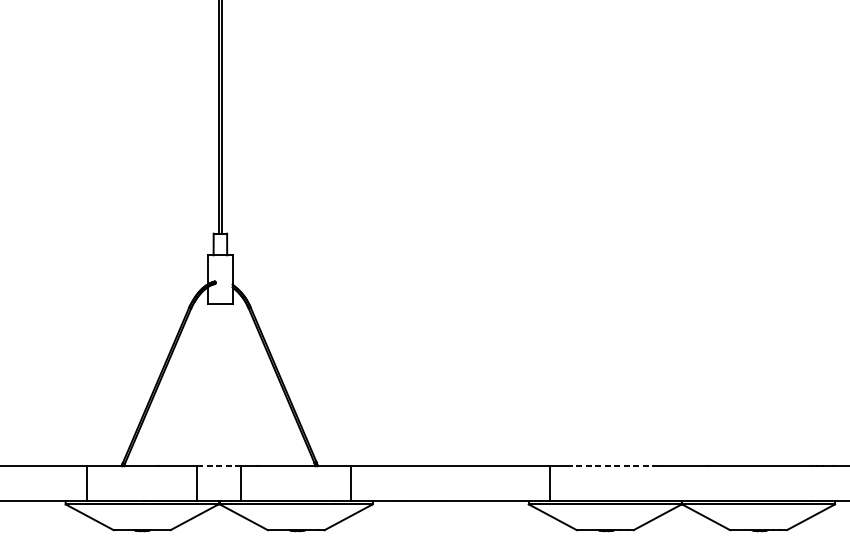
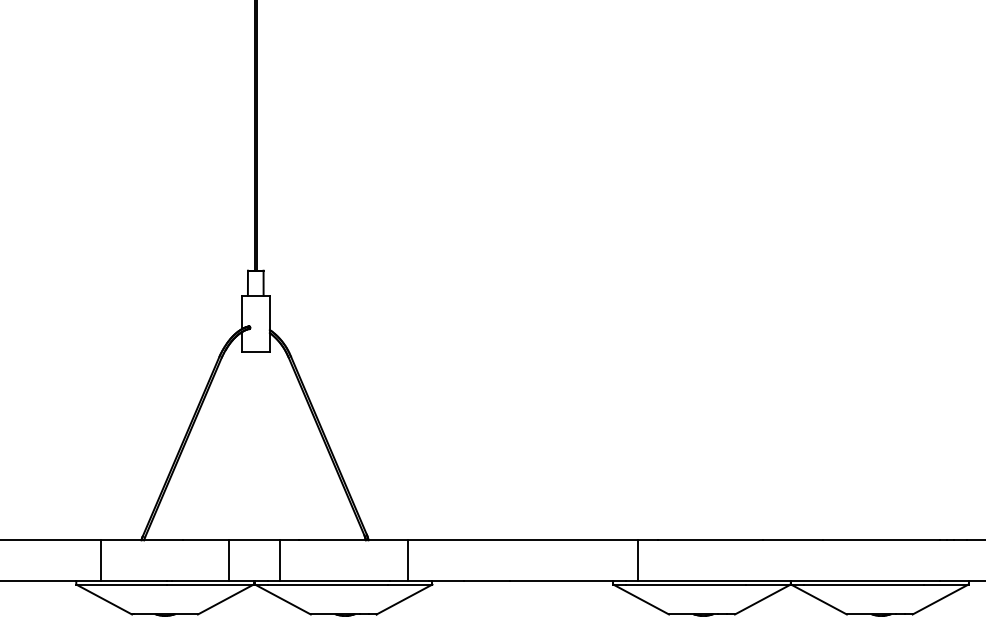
line: (218, 466) -> (253, 540), dashed -> solid
line: (612, 466) -> (710, 540), dashed -> solid

